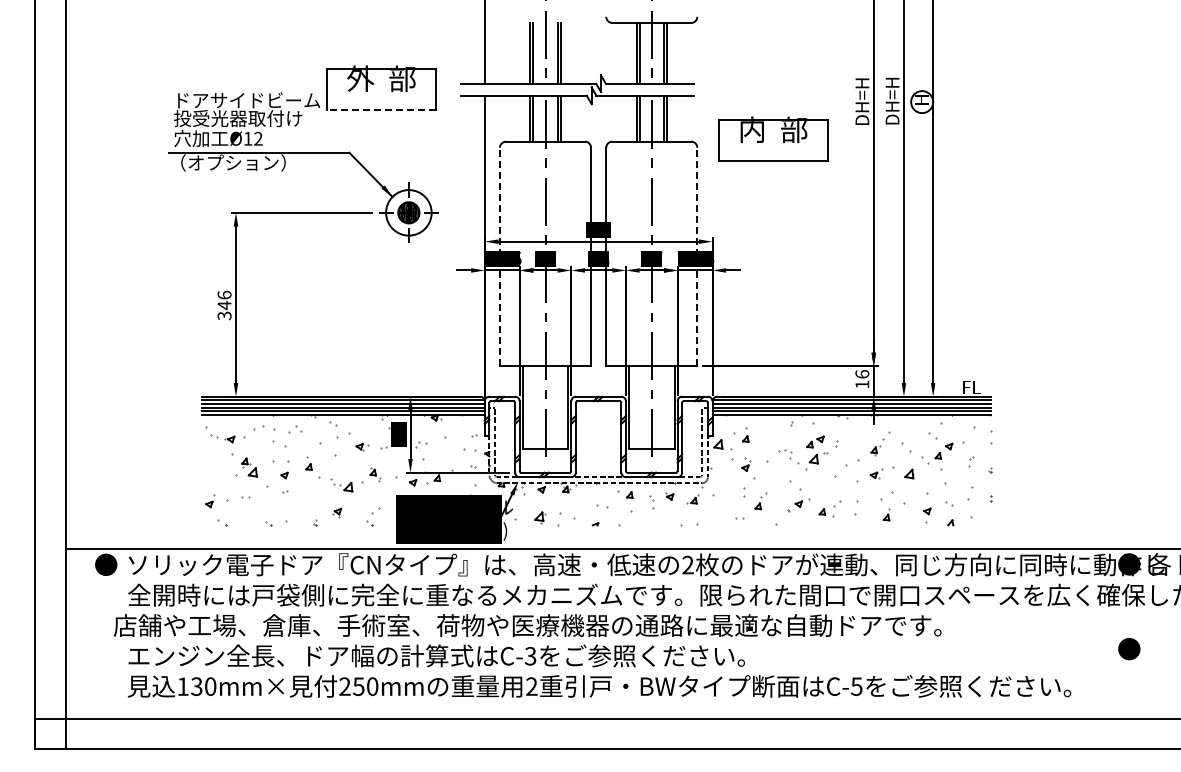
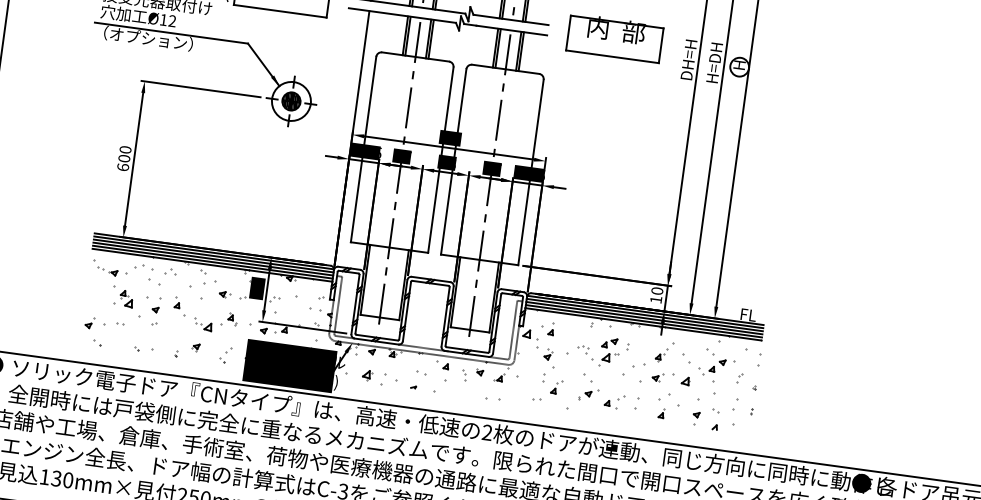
text: (892, 106) -> (714, 67), DH=H -> H=DH
line: (381, 110) -> (280, 11), dashed -> solid
part: (773, 138) -> (615, 37), moved
line: (499, 256) -> (363, 149), dashed -> solid
line: (697, 256) -> (531, 172), dashed -> solid
text: (224, 305) -> (124, 158), 346 -> 600
text: (862, 374) -> (657, 291), 16 -> 10

